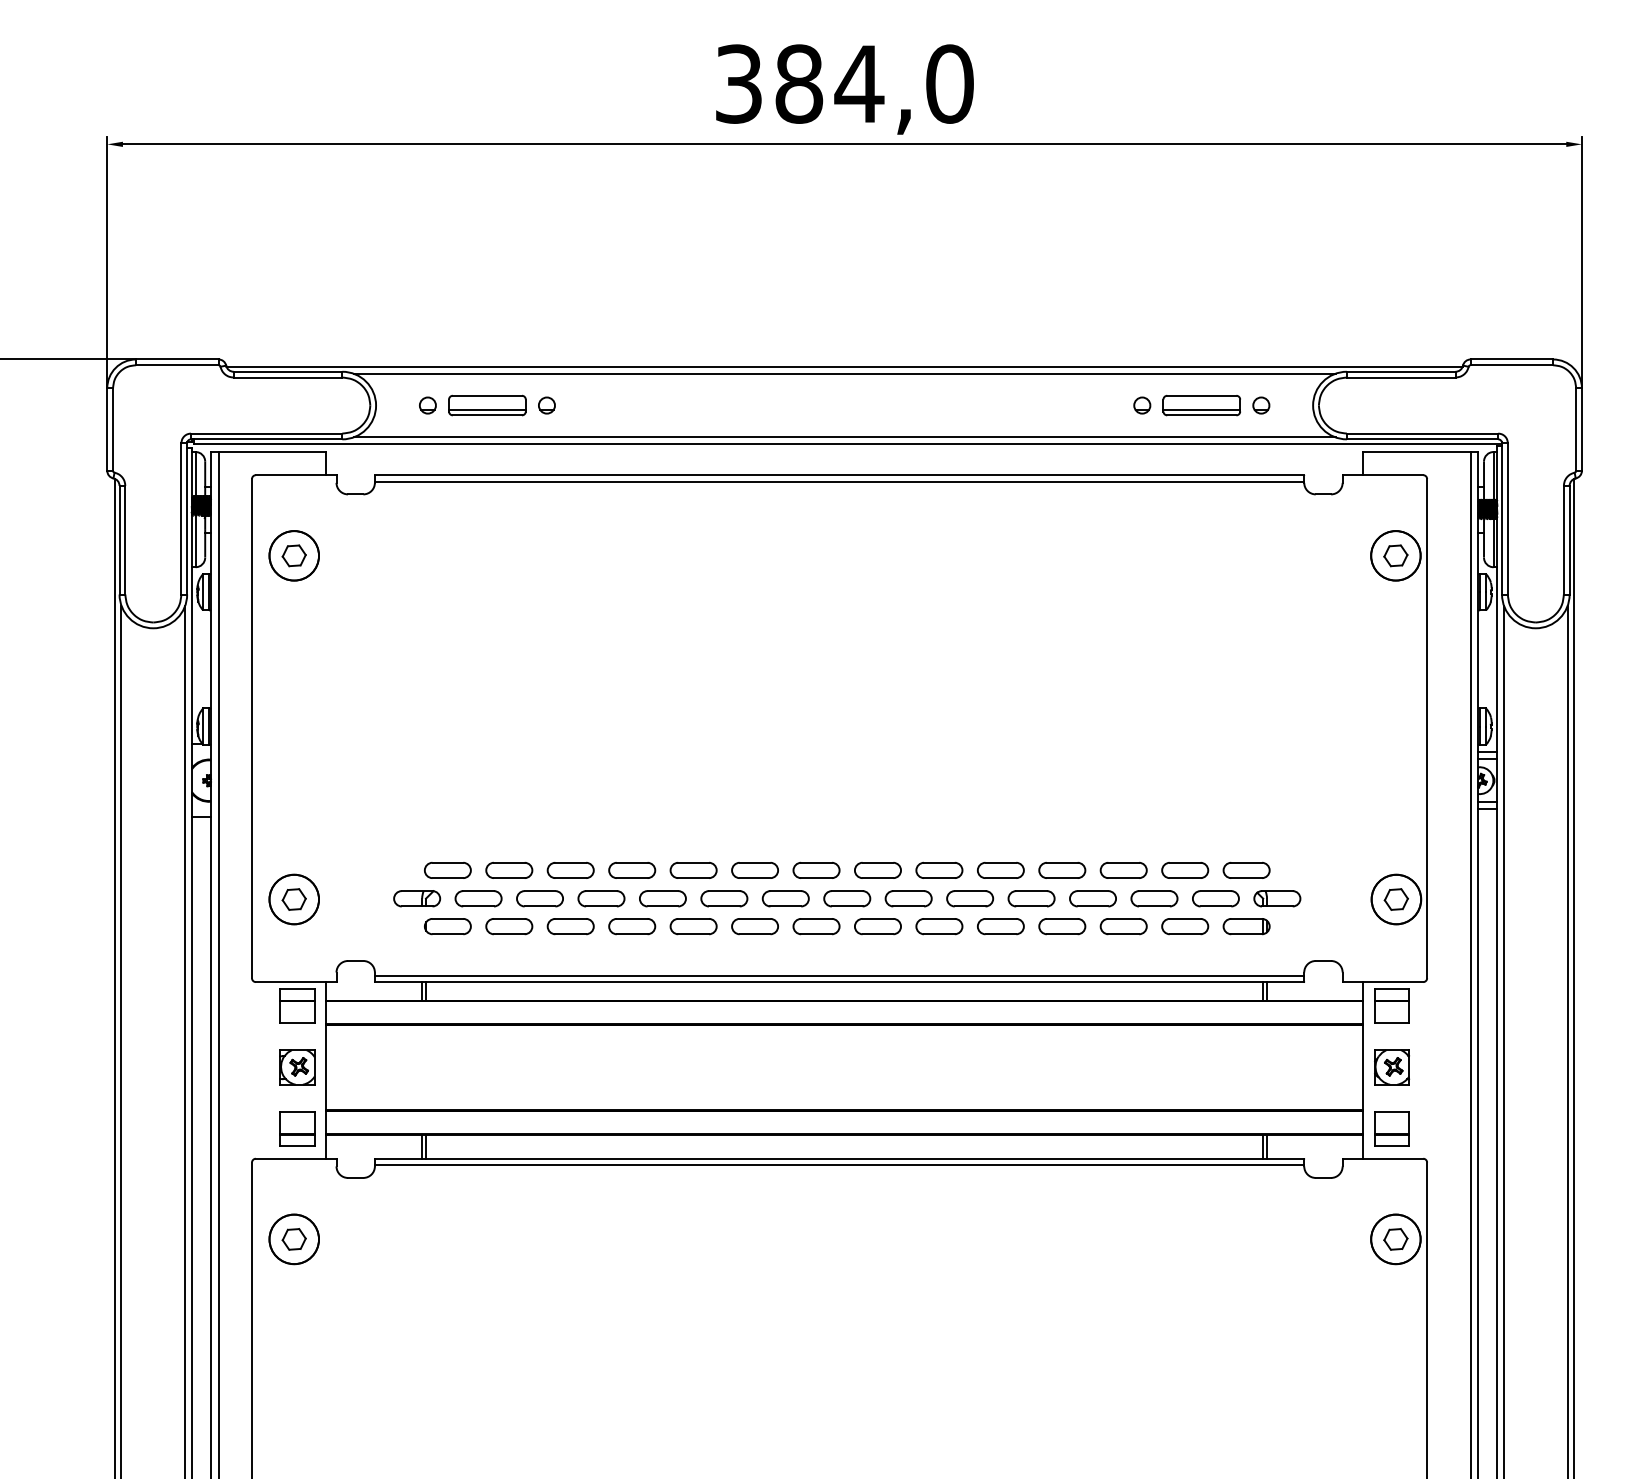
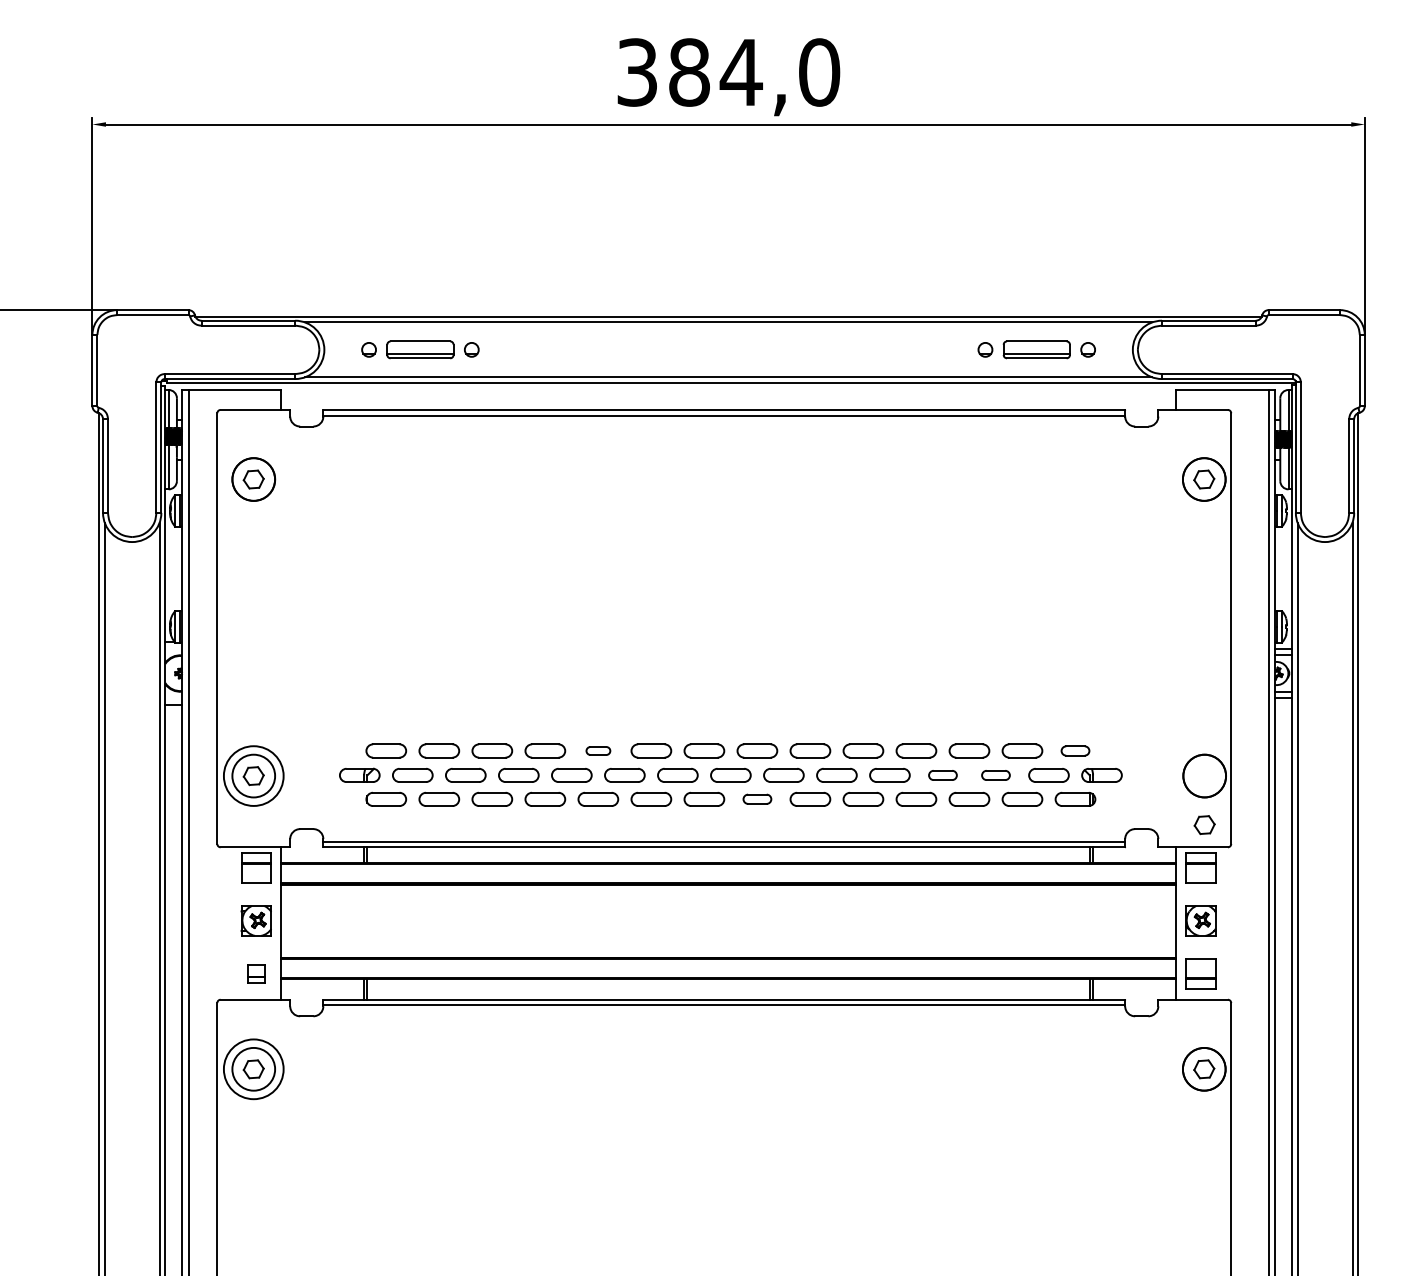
part: (693, 869) -> (598, 750), size x0.6
part: (1246, 869) -> (1075, 750), size x0.7
circle: (293, 898) -> (253, 775), size x1.4
part: (1092, 898) -> (942, 775), size x0.7
part: (1153, 898) -> (995, 775), size x0.7
part: (1396, 900) -> (1204, 825), moved
part: (878, 925) -> (757, 798), size x0.7
part: (297, 1128) -> (256, 973), size x0.6
circle: (293, 1238) -> (253, 1068), size x1.4

